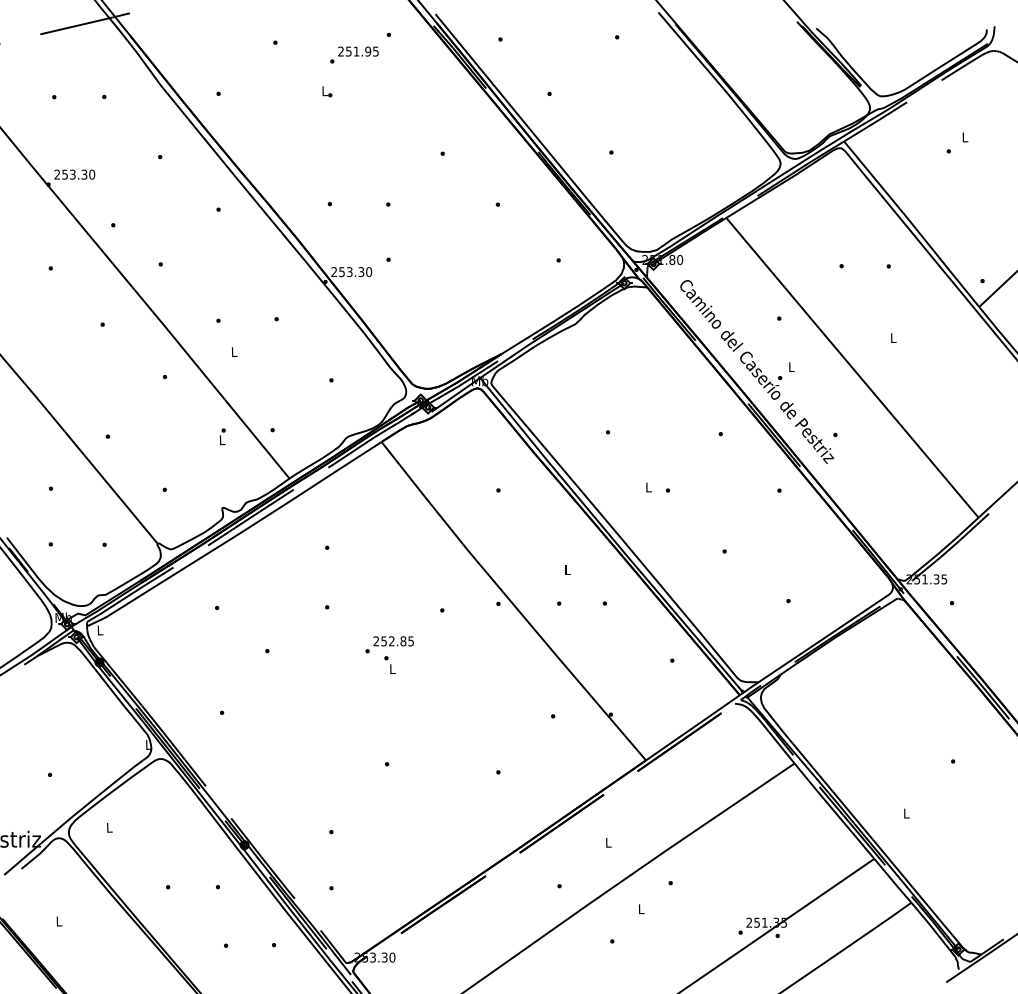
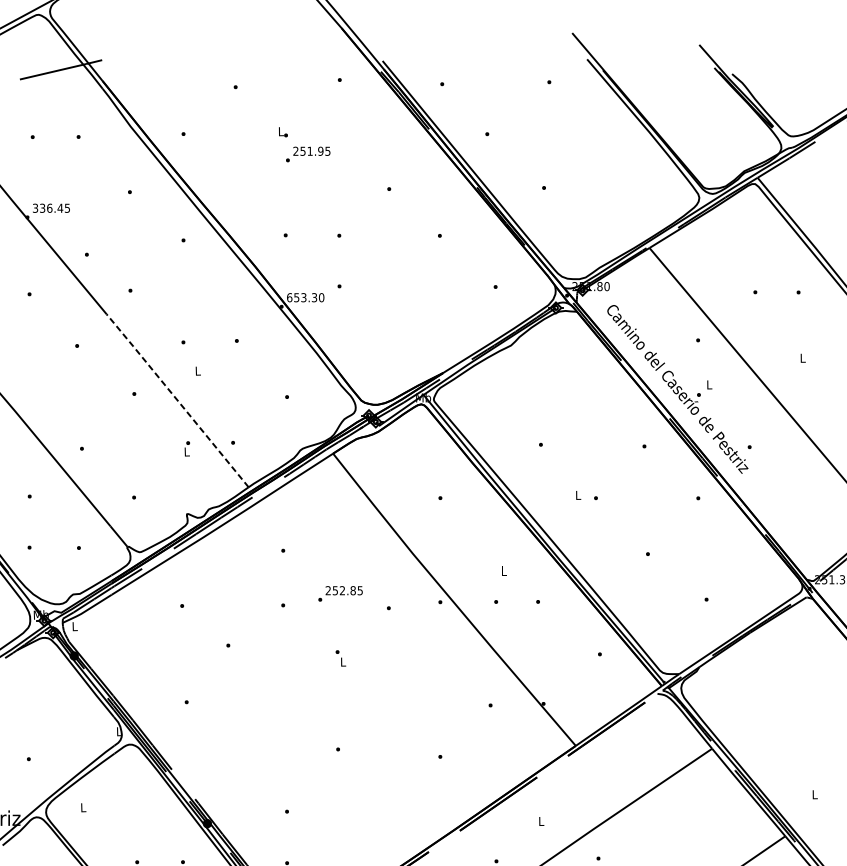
text: (354, 54) -> (308, 153), moved
text: (74, 174) -> (51, 208), 253.30 -> 336.45
text: (334, 272) -> (289, 298), 253.30 -> 653.30
line: (212, 384) -> (177, 400), solid -> dashed
text: (389, 644) -> (340, 593), moved

